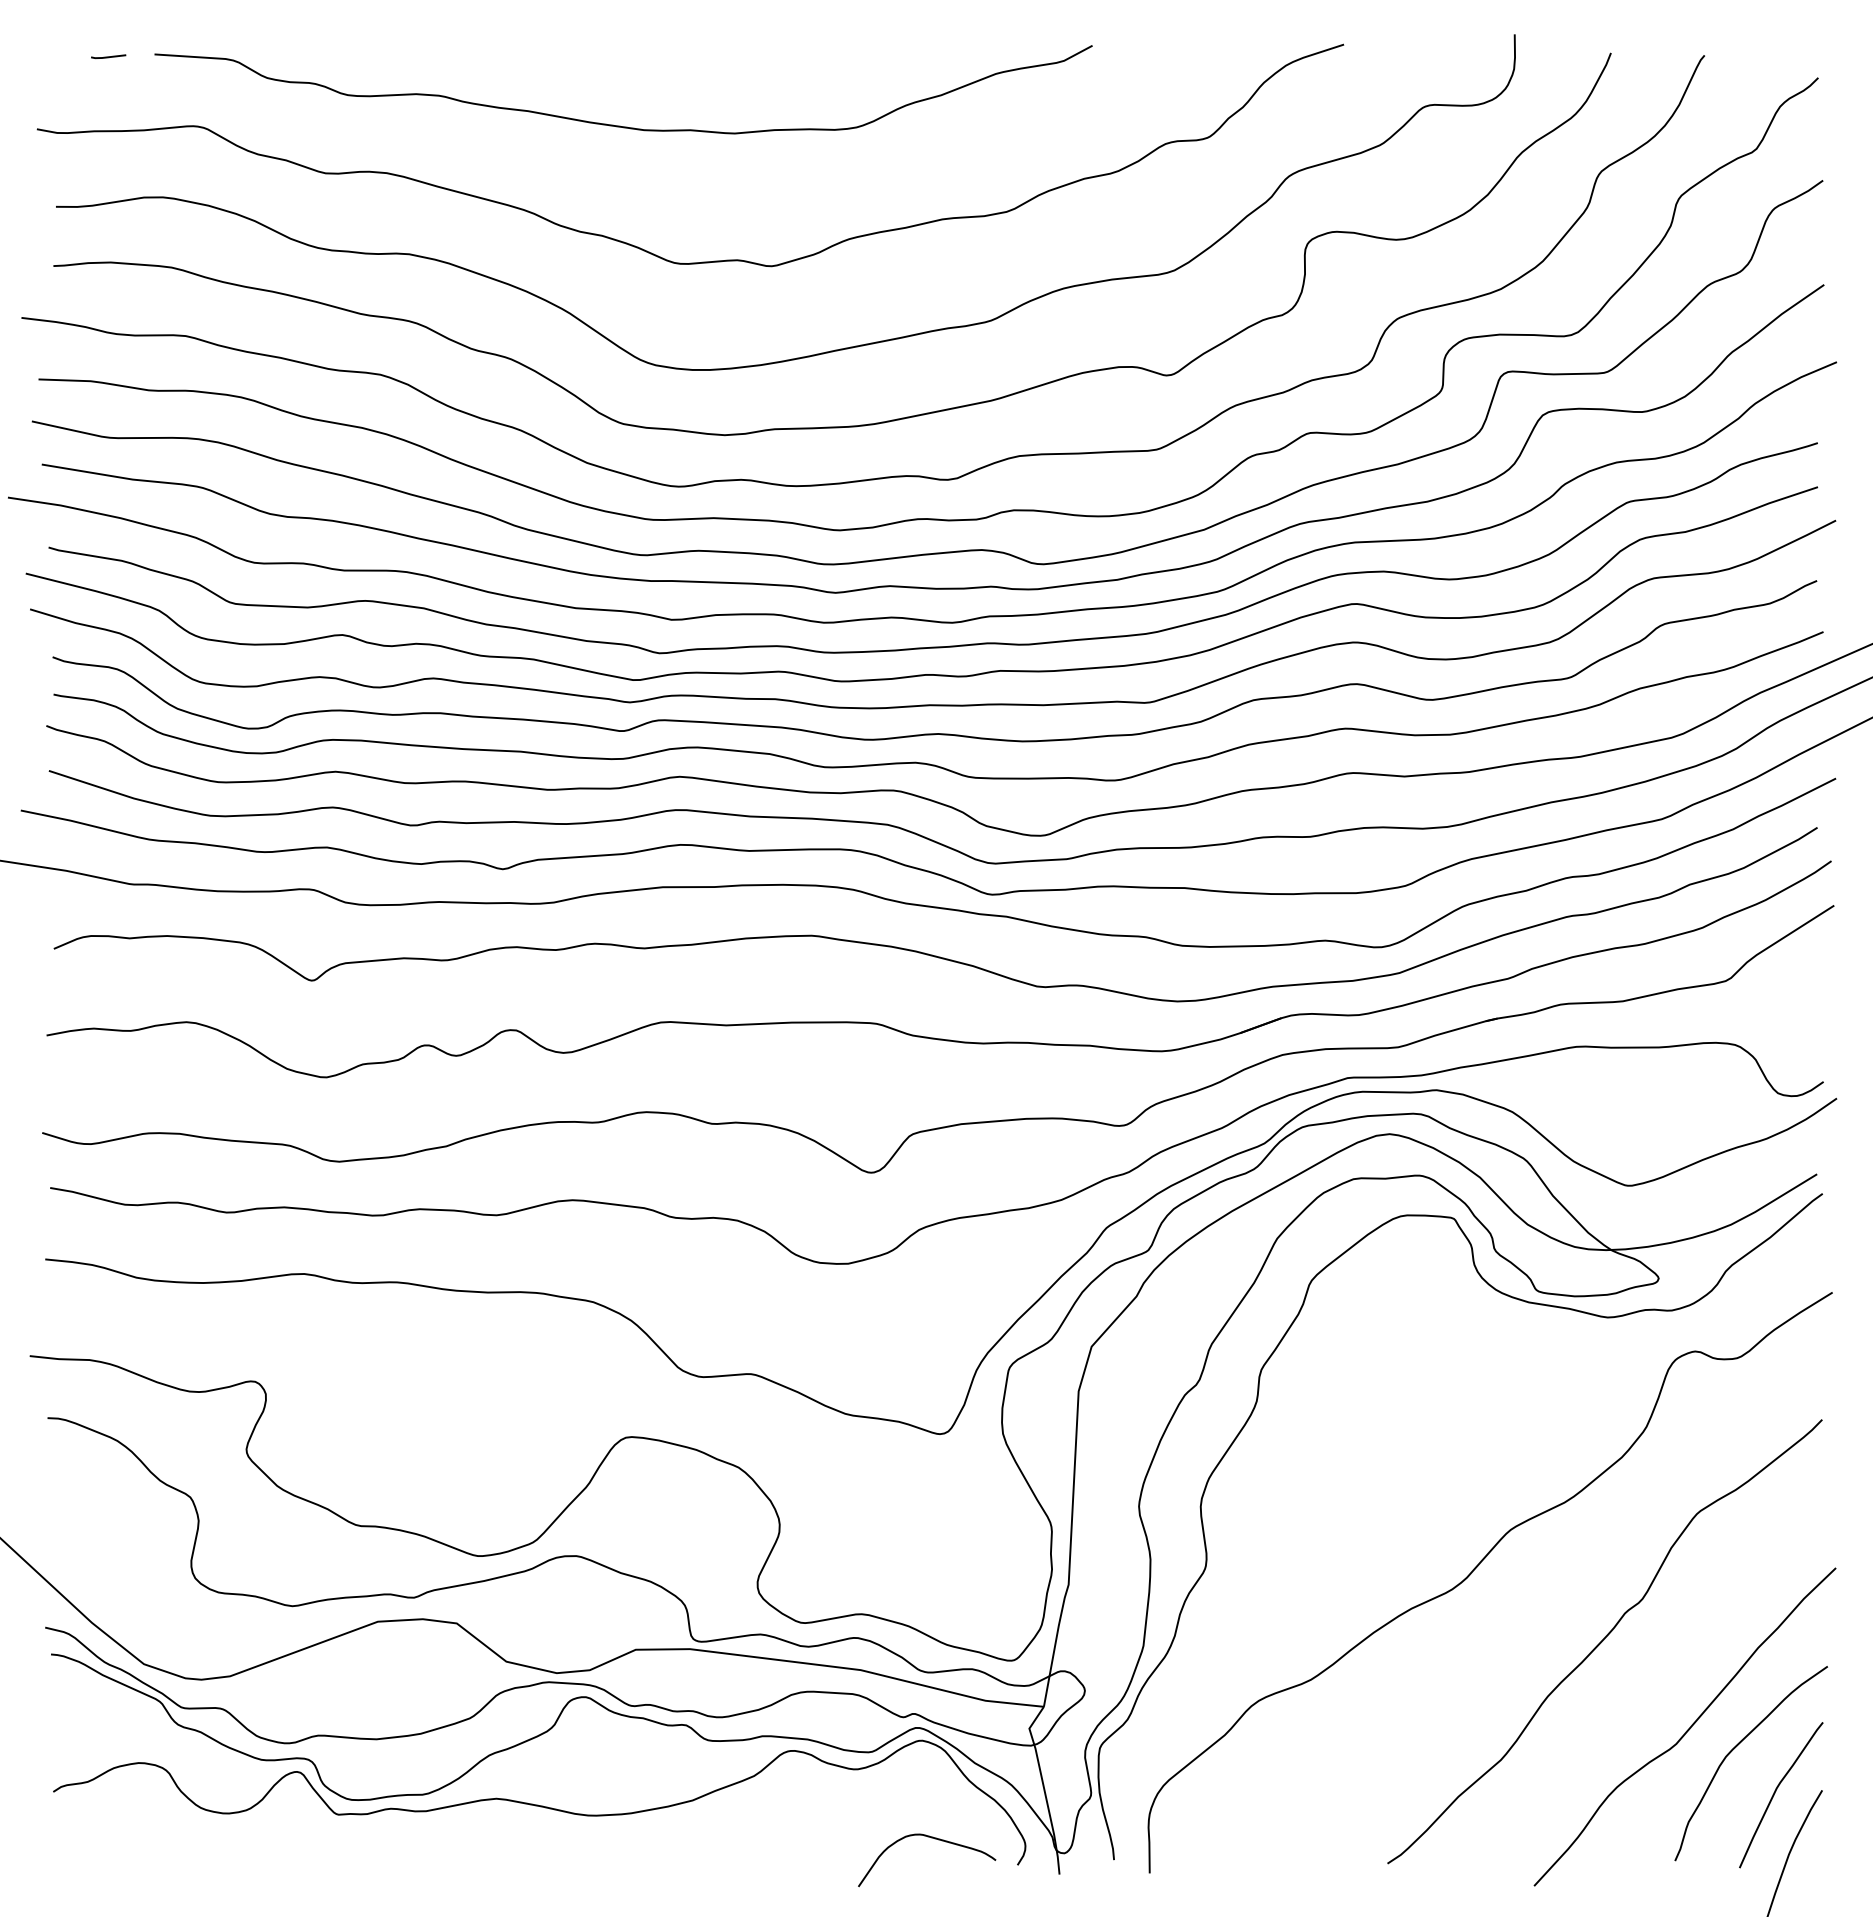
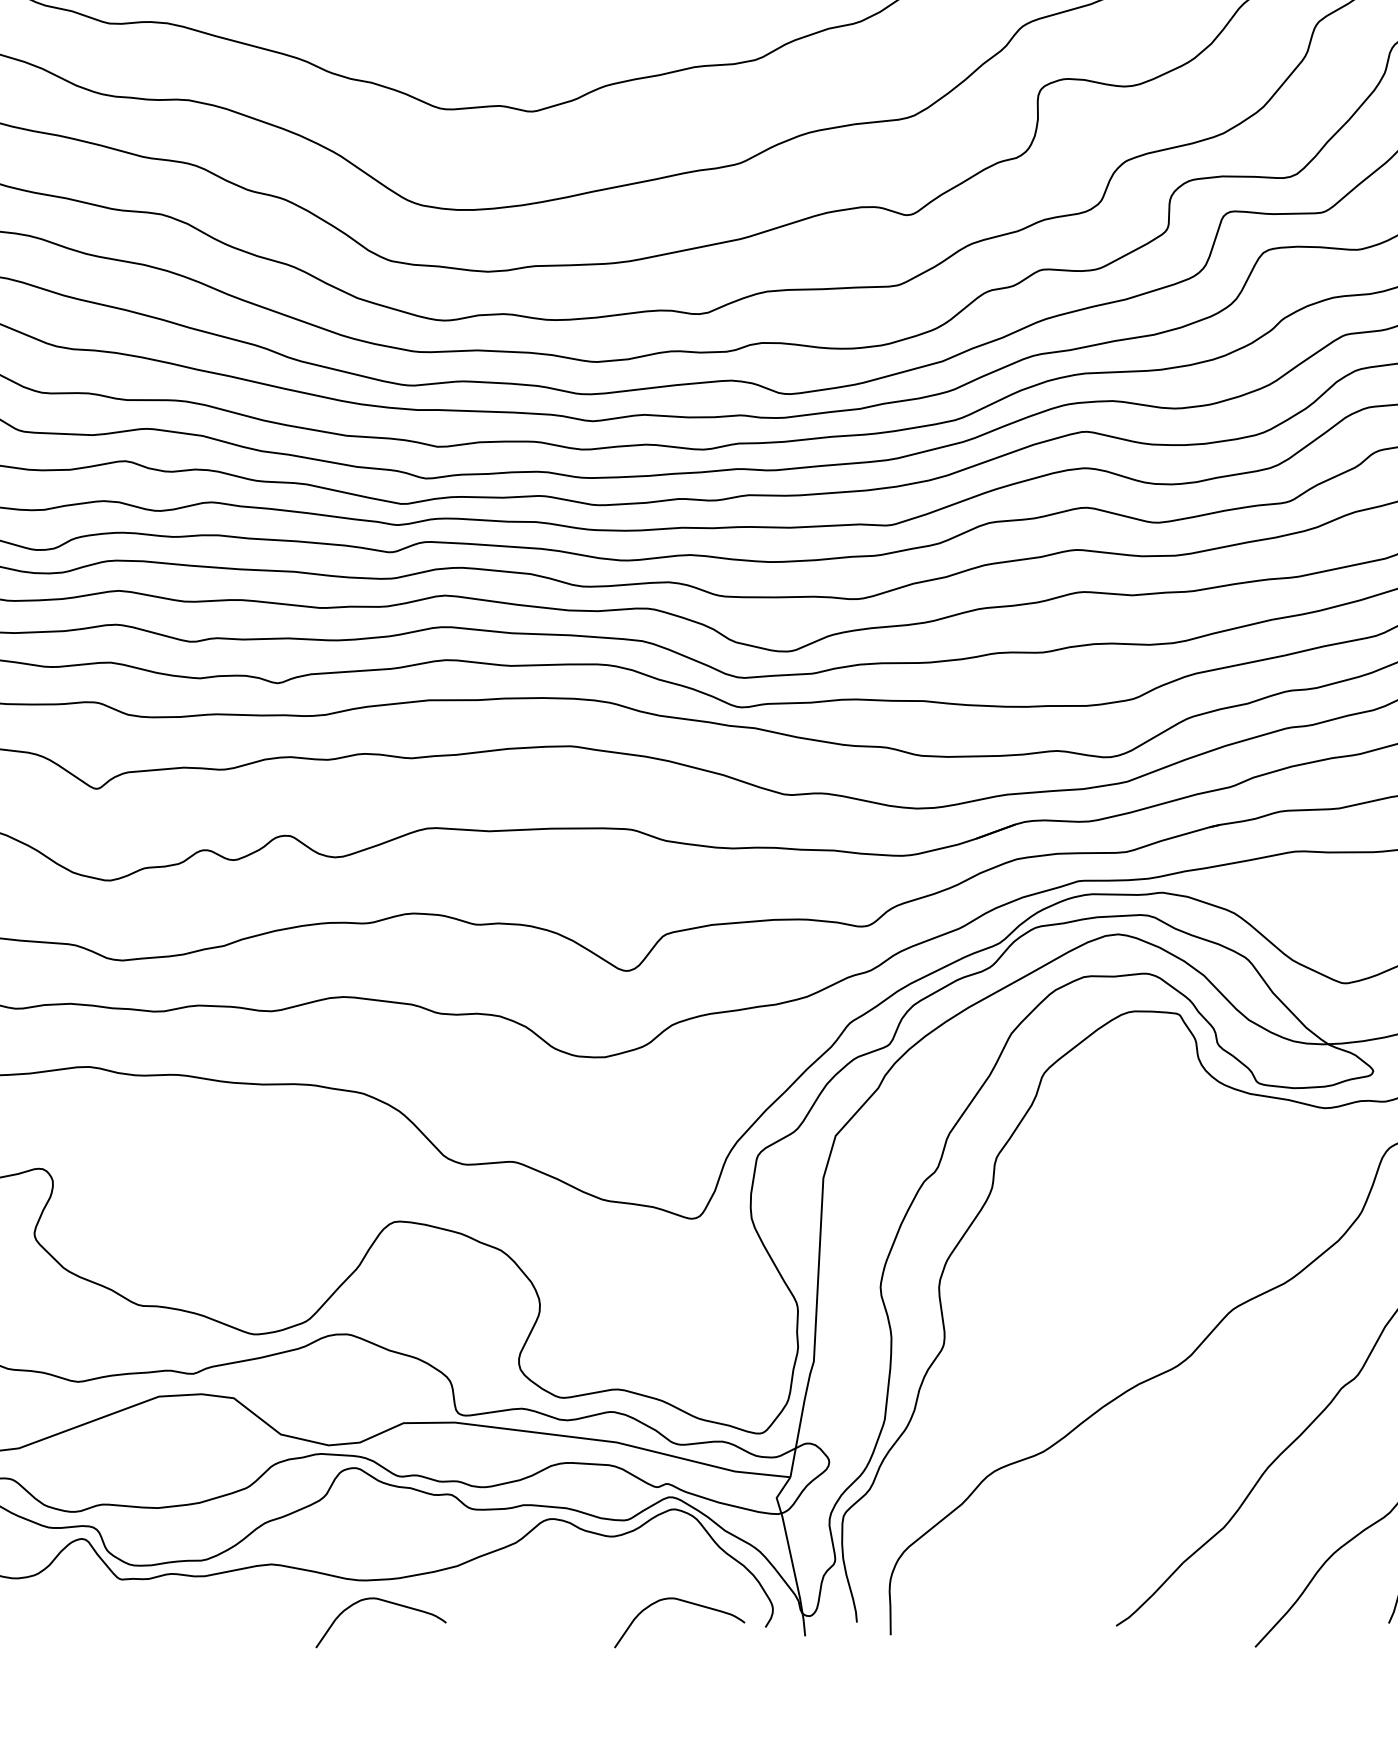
curve: (619, 1839) -> (388, 1603), added

